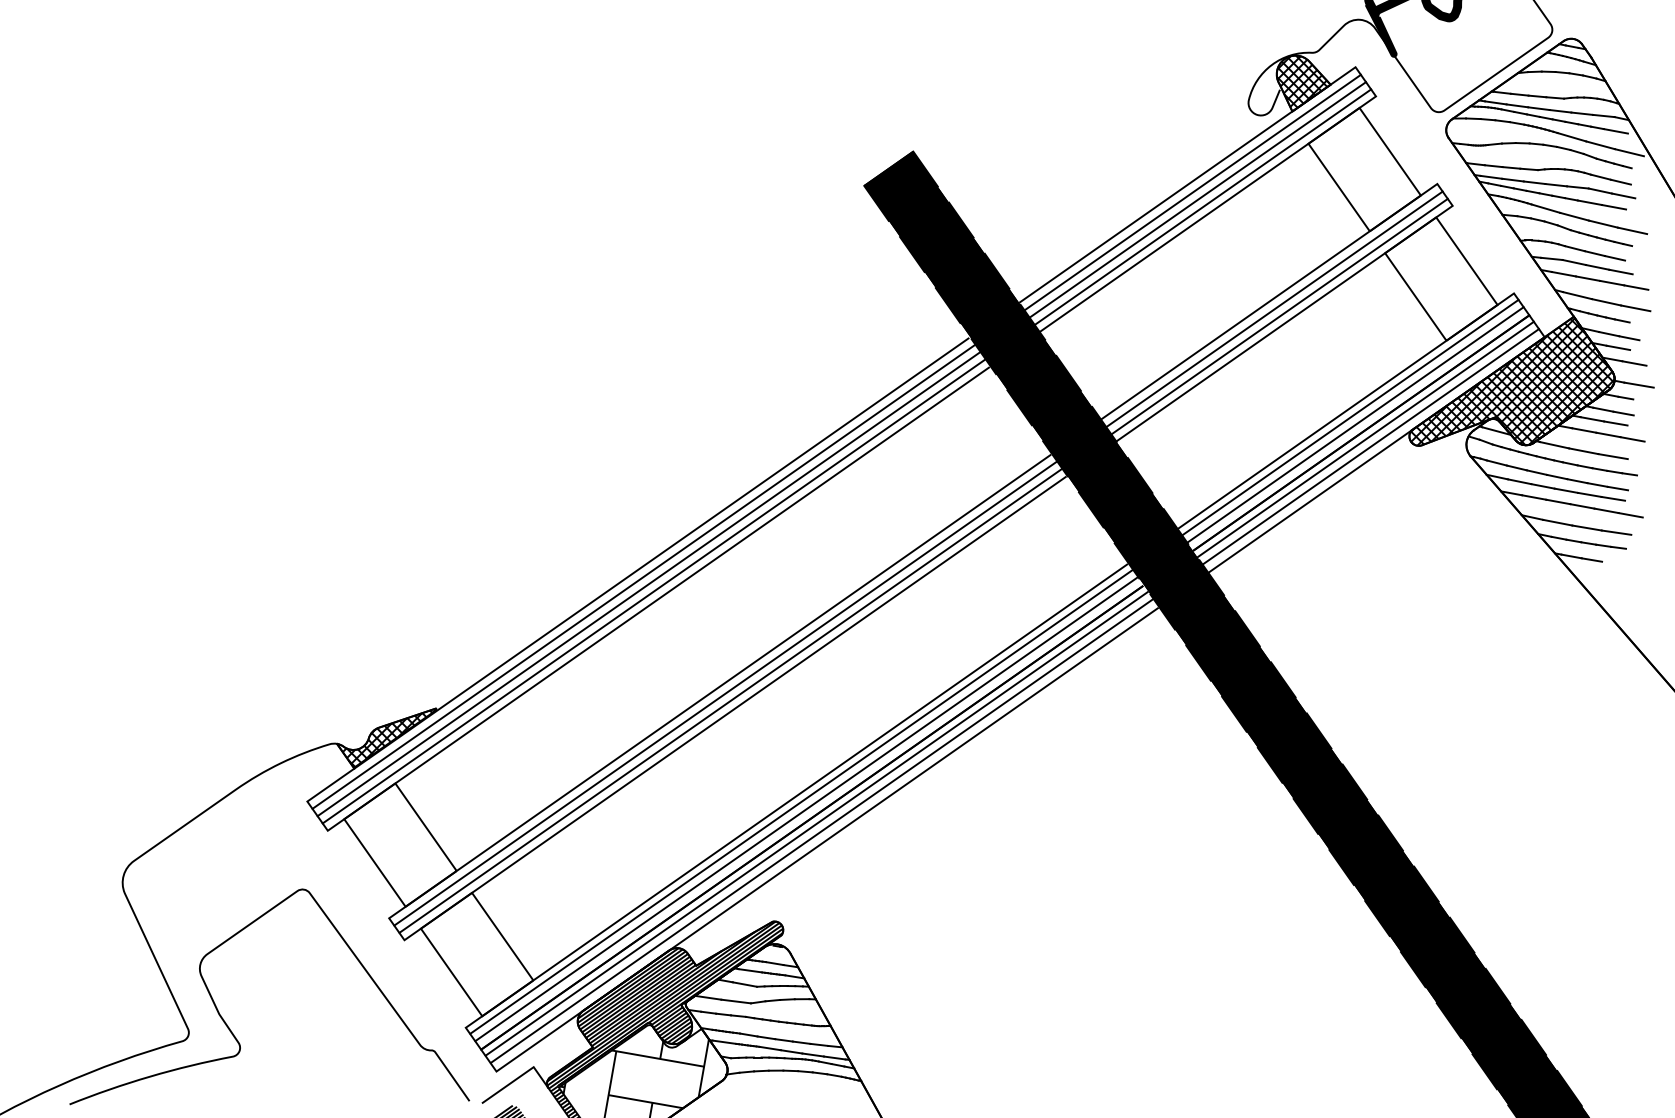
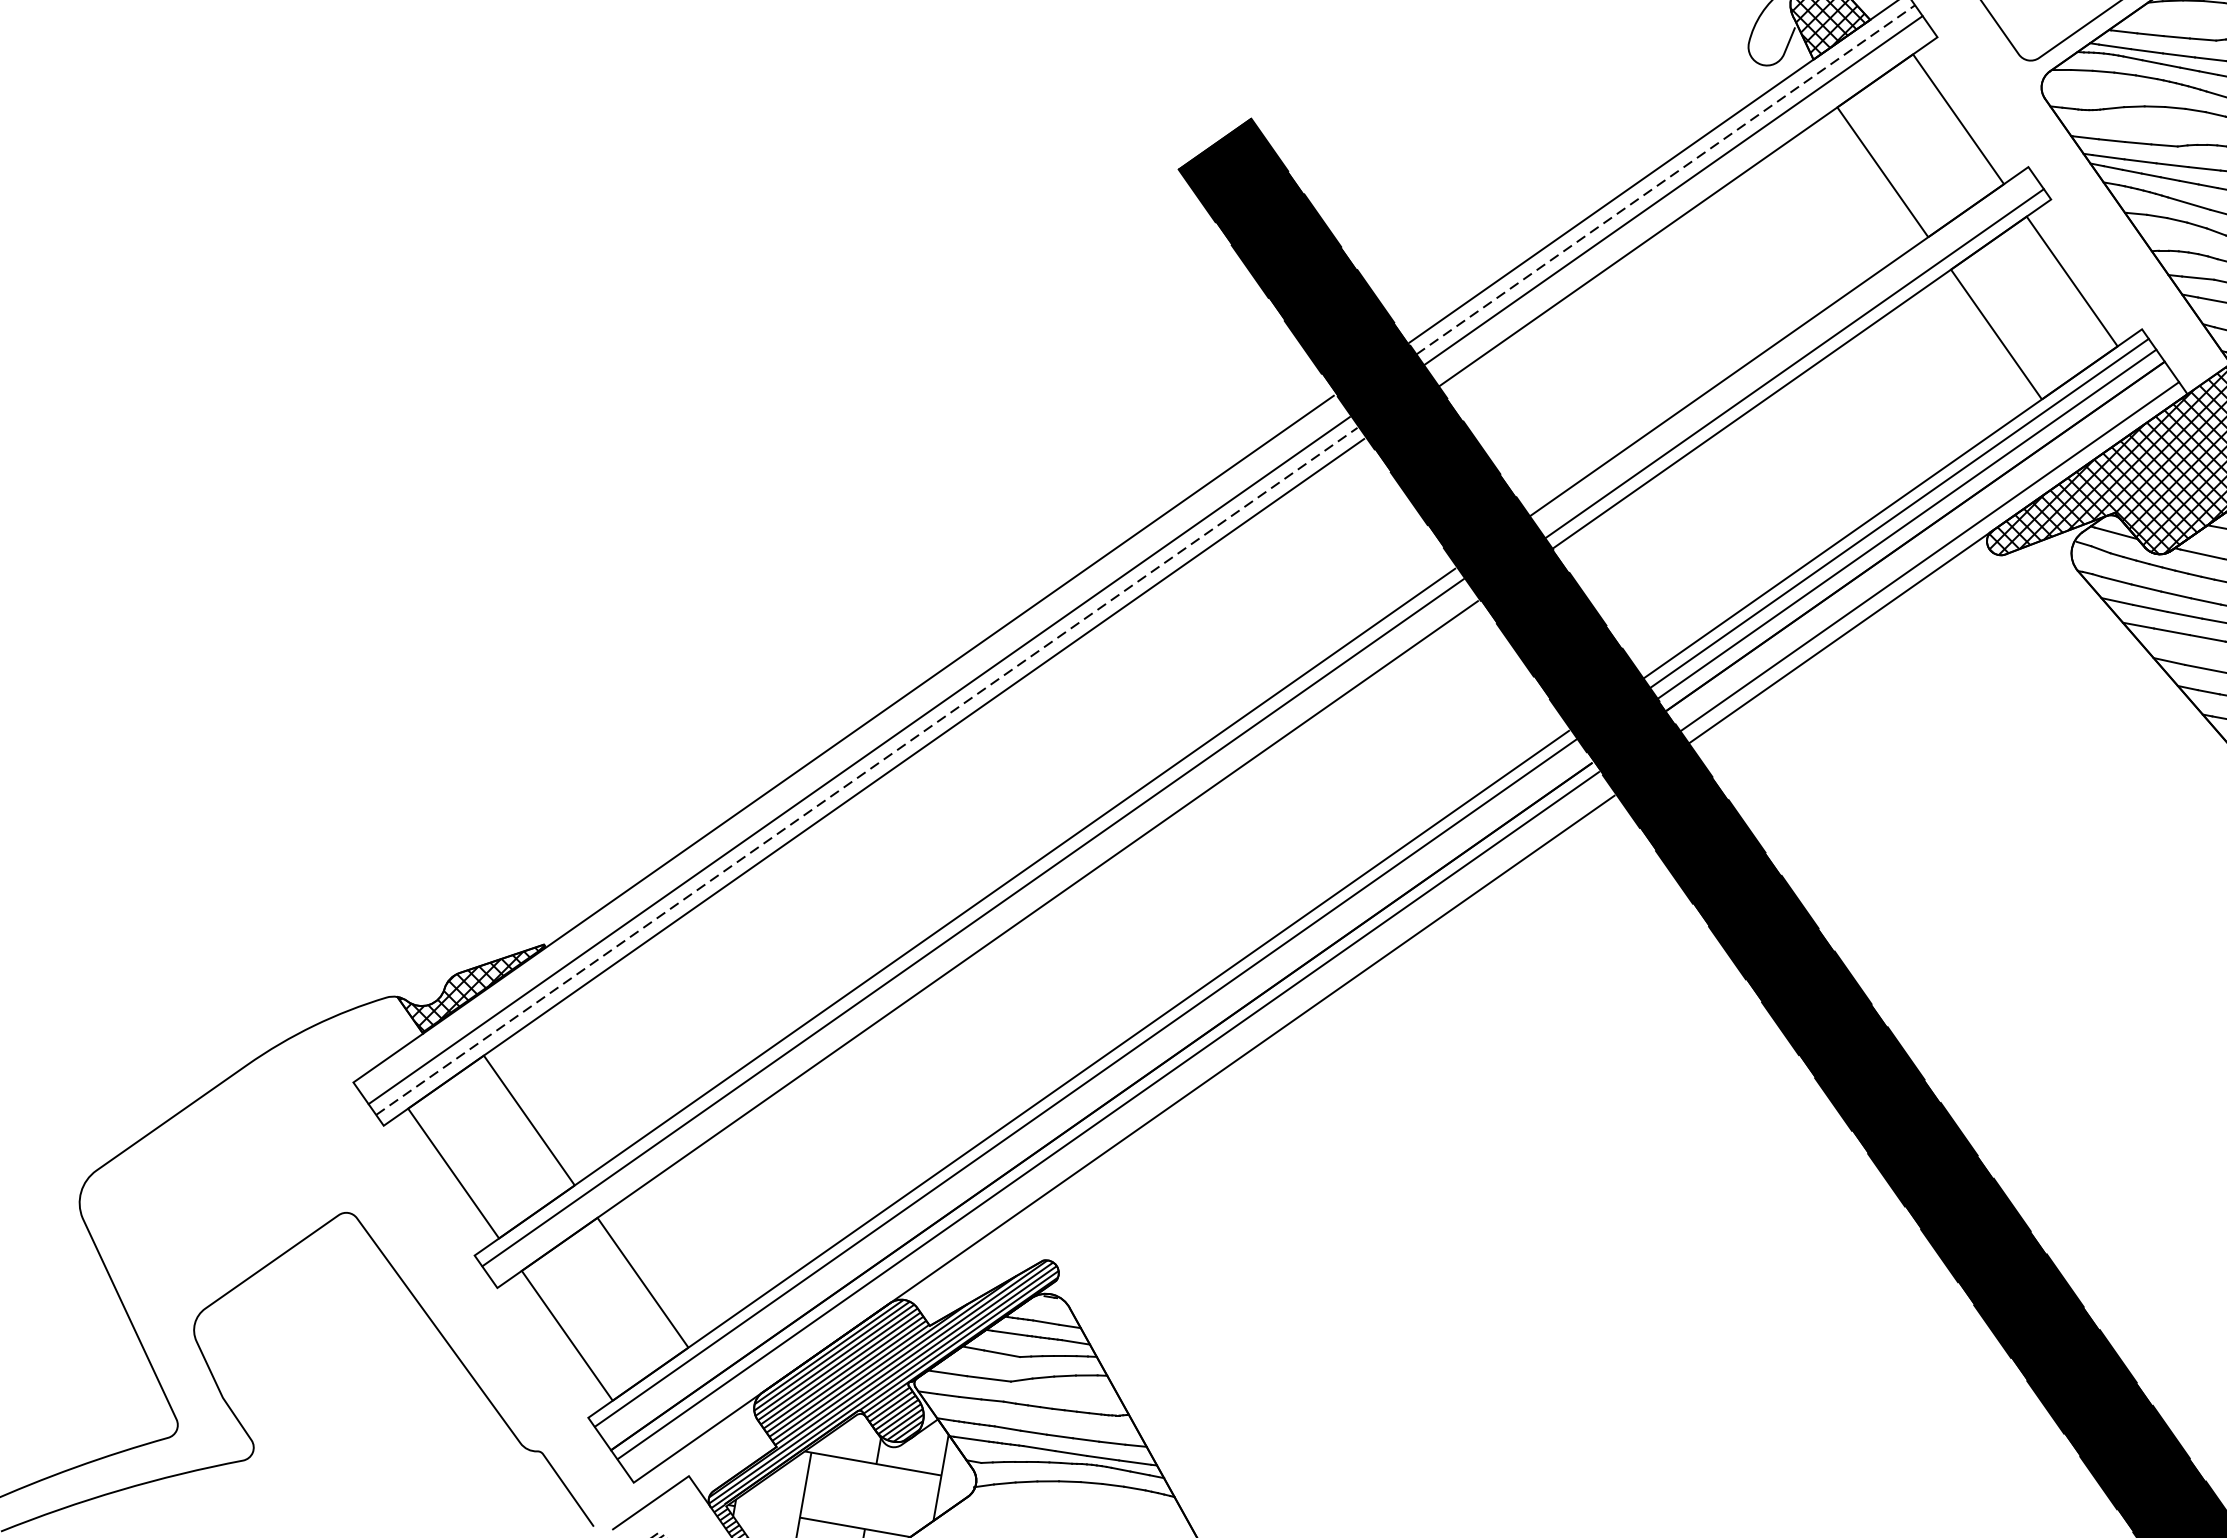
line: (1193, 192) -> (1666, 179), solid -> dashed
line: (1202, 206) -> (1680, 200), removed
line: (1274, 309) -> (1787, 353), removed
line: (1365, 439) -> (1921, 545), removed
line: (643, 576) -> (851, 748), removed
line: (654, 591) -> (867, 771), solid -> dashed
line: (730, 700) -> (980, 932), removed
line: (806, 809) -> (1093, 1094), removed
line: (821, 830) -> (1115, 1125), removed

